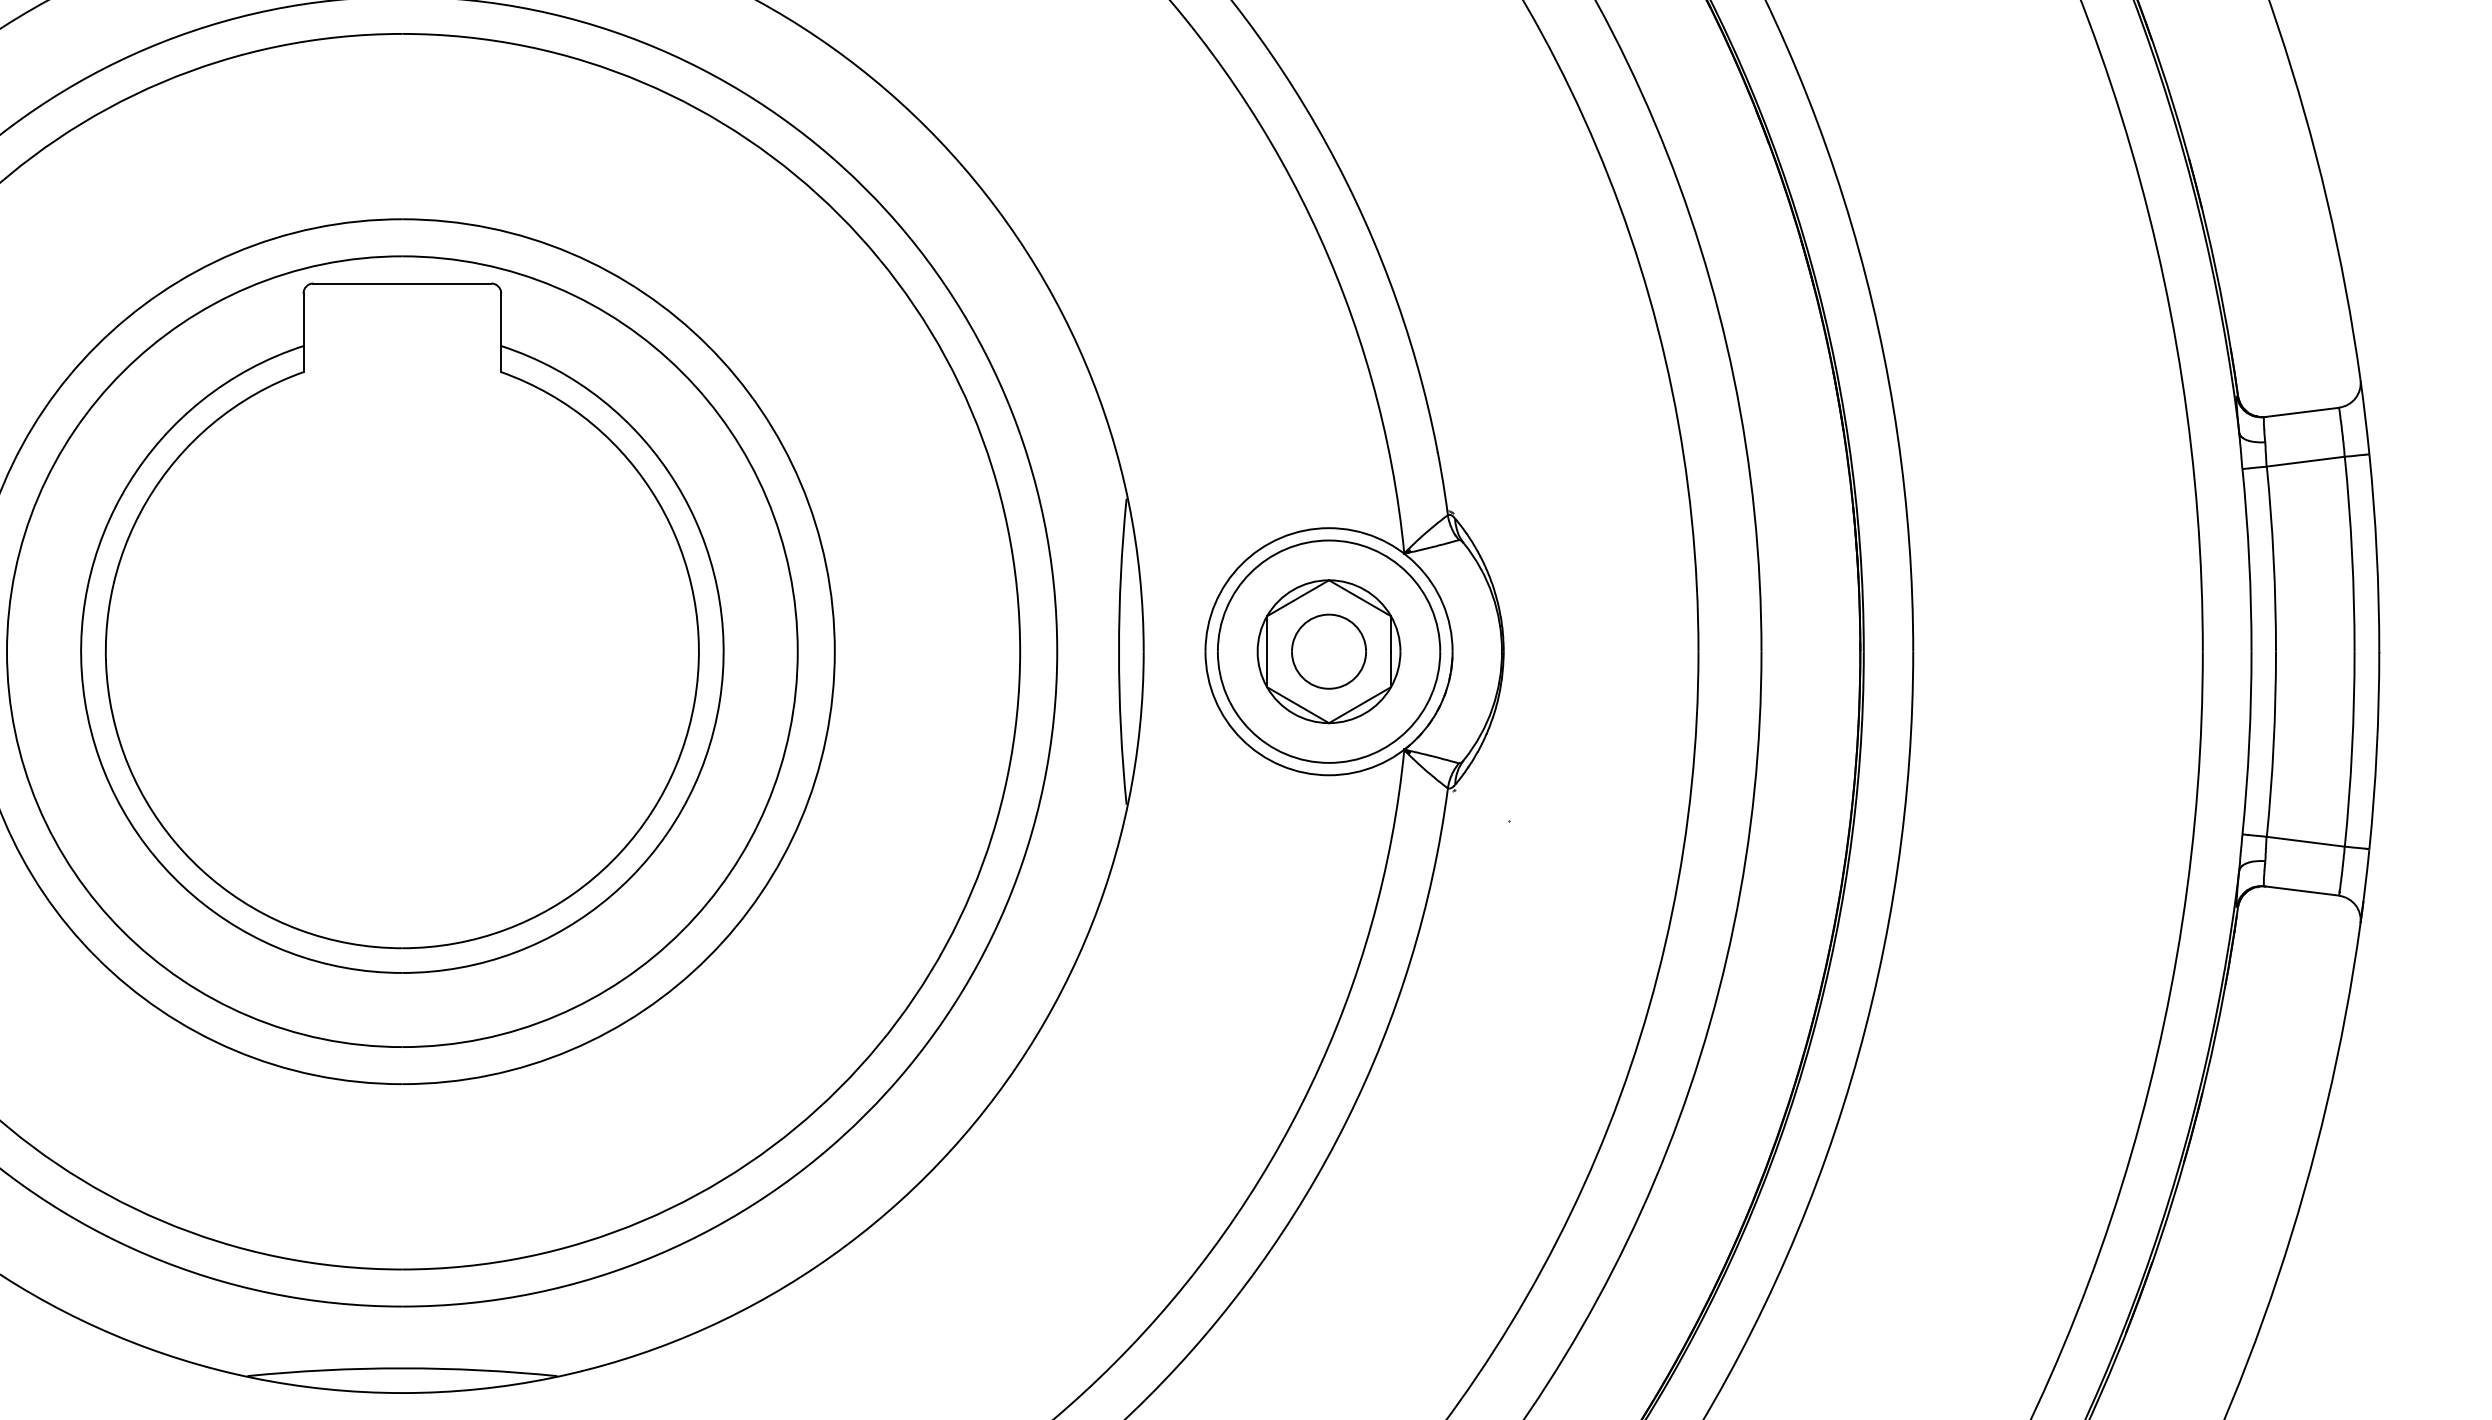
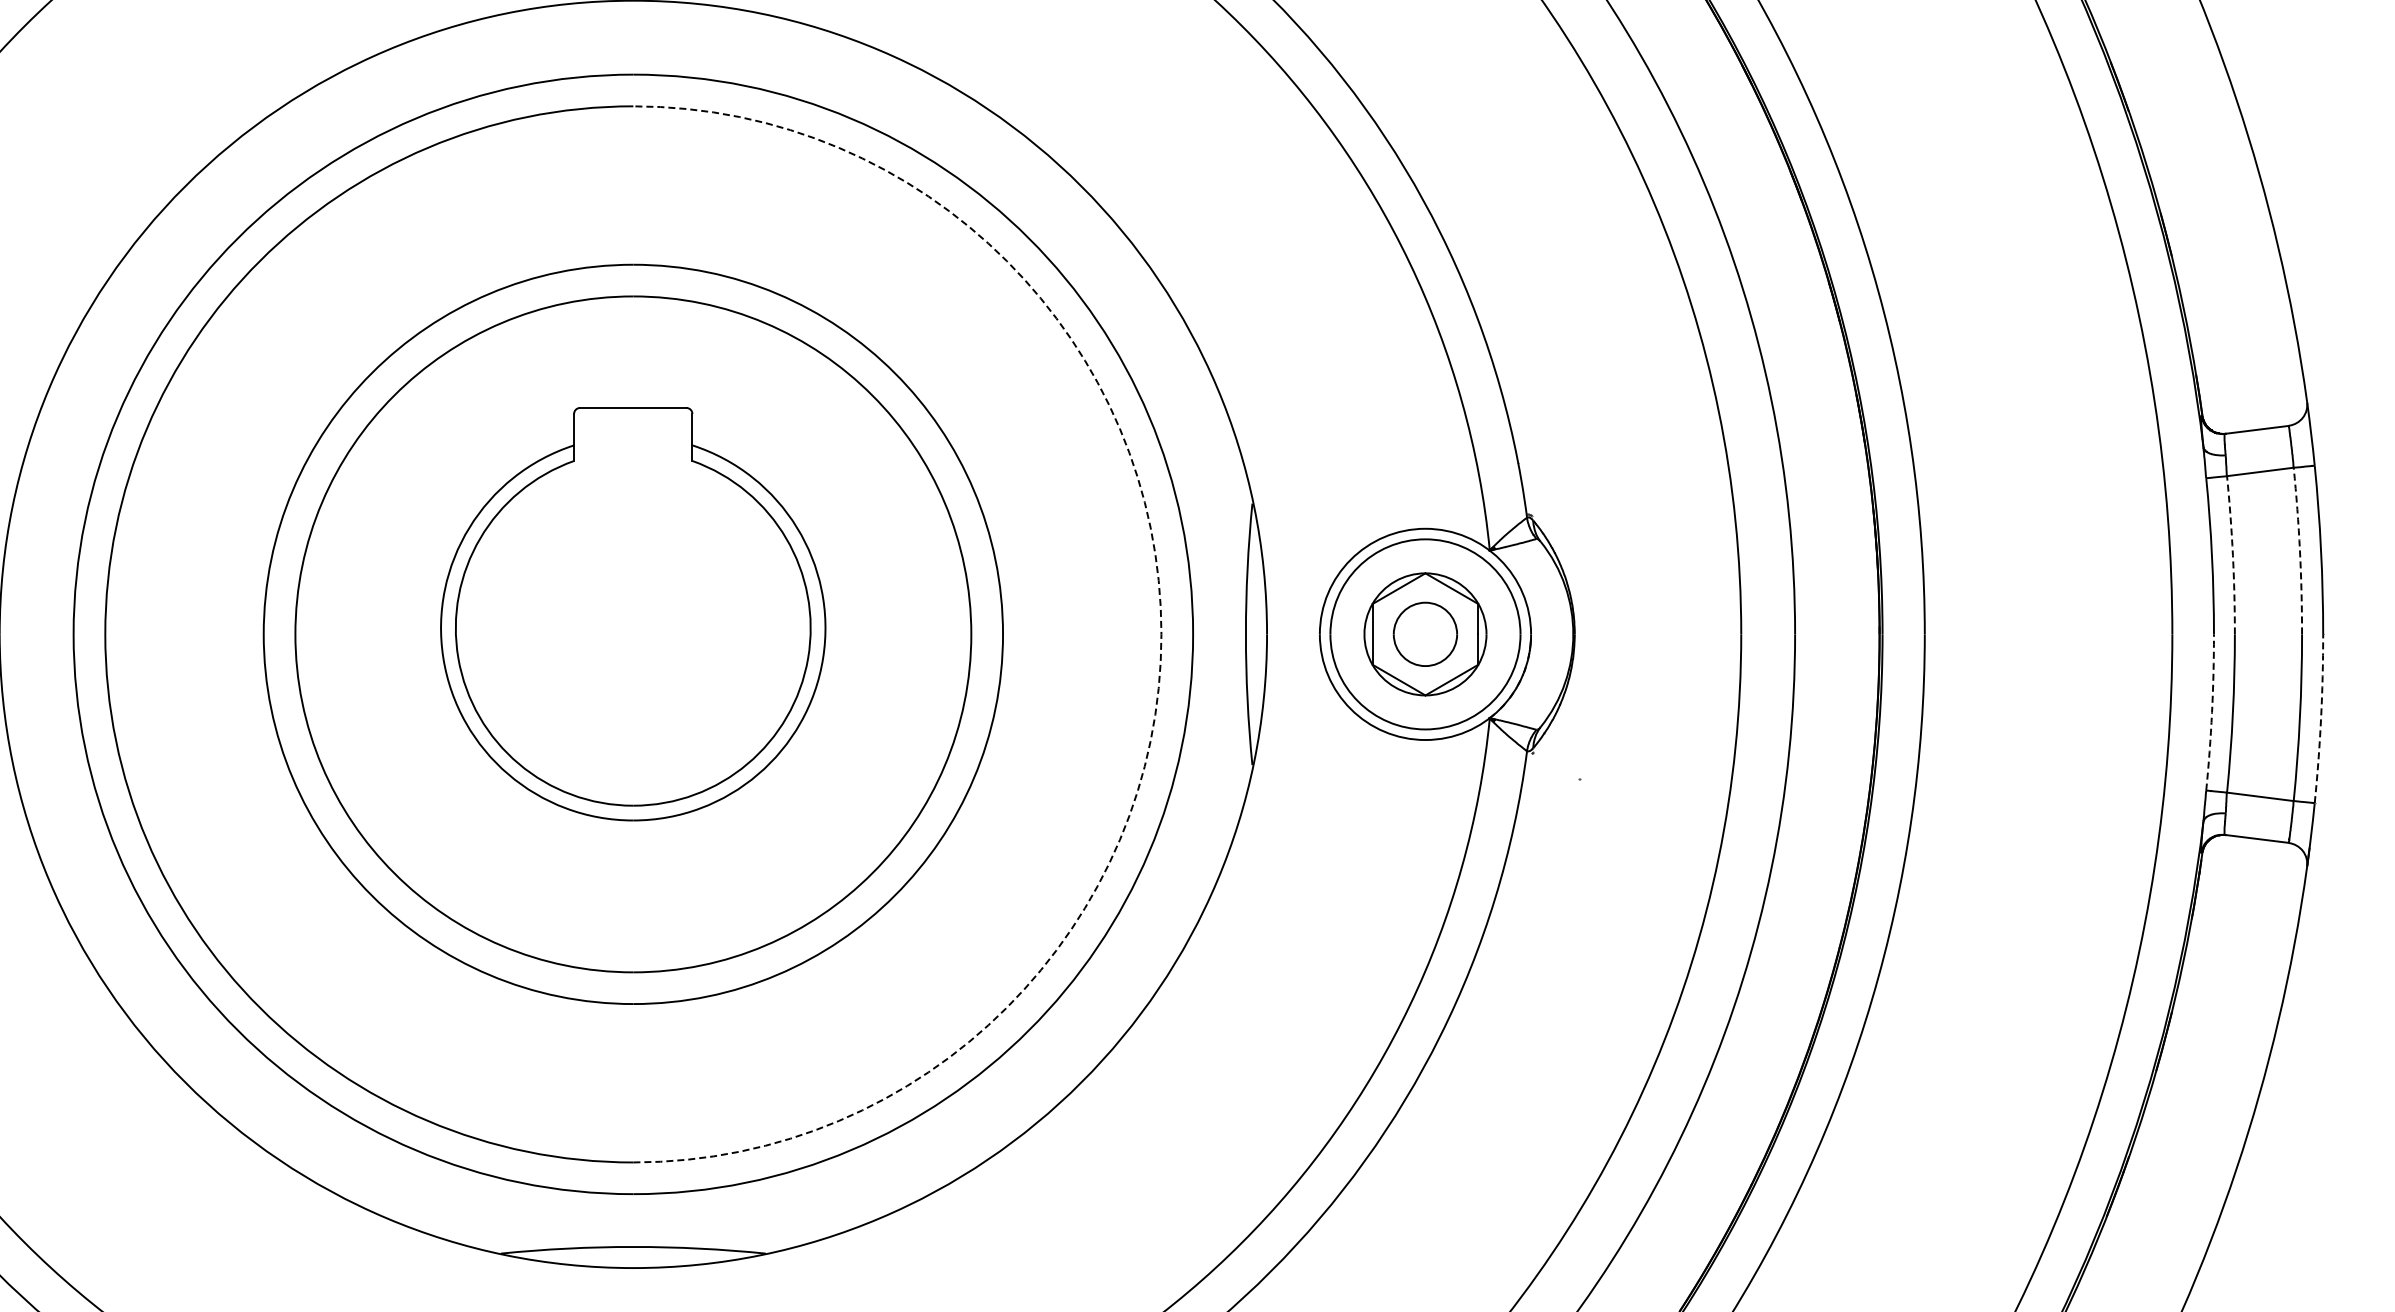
arc: (2351, 554) -> (2299, 551), solid -> dashed
arc: (2273, 559) -> (2232, 555), solid -> dashed
part: (401, 627) -> (632, 613), size x0.7
arc: (1020, 651) -> (1161, 634), solid -> dashed
arc: (2249, 743) -> (2212, 712), solid -> dashed
arc: (2377, 750) -> (2321, 718), solid -> dashed

